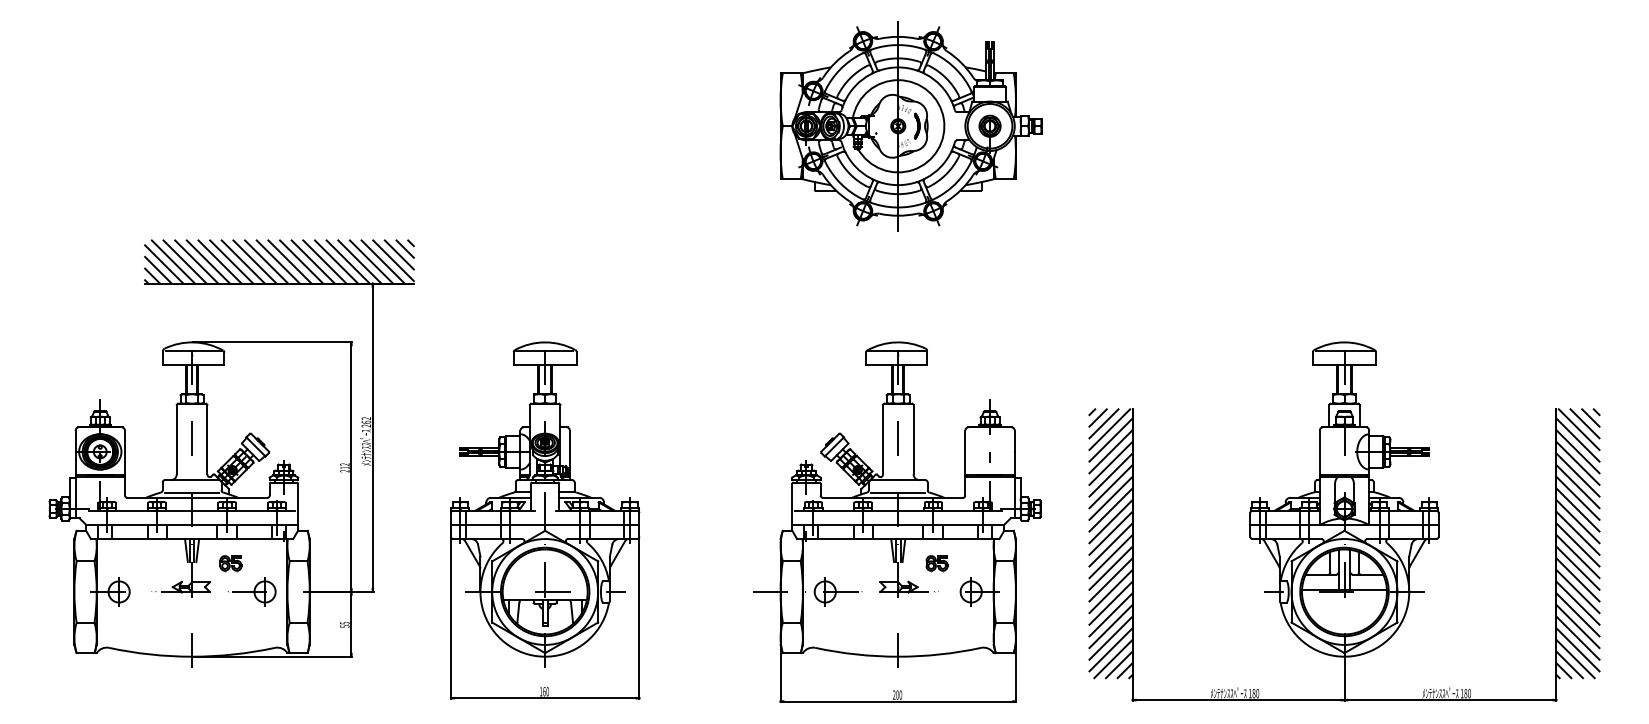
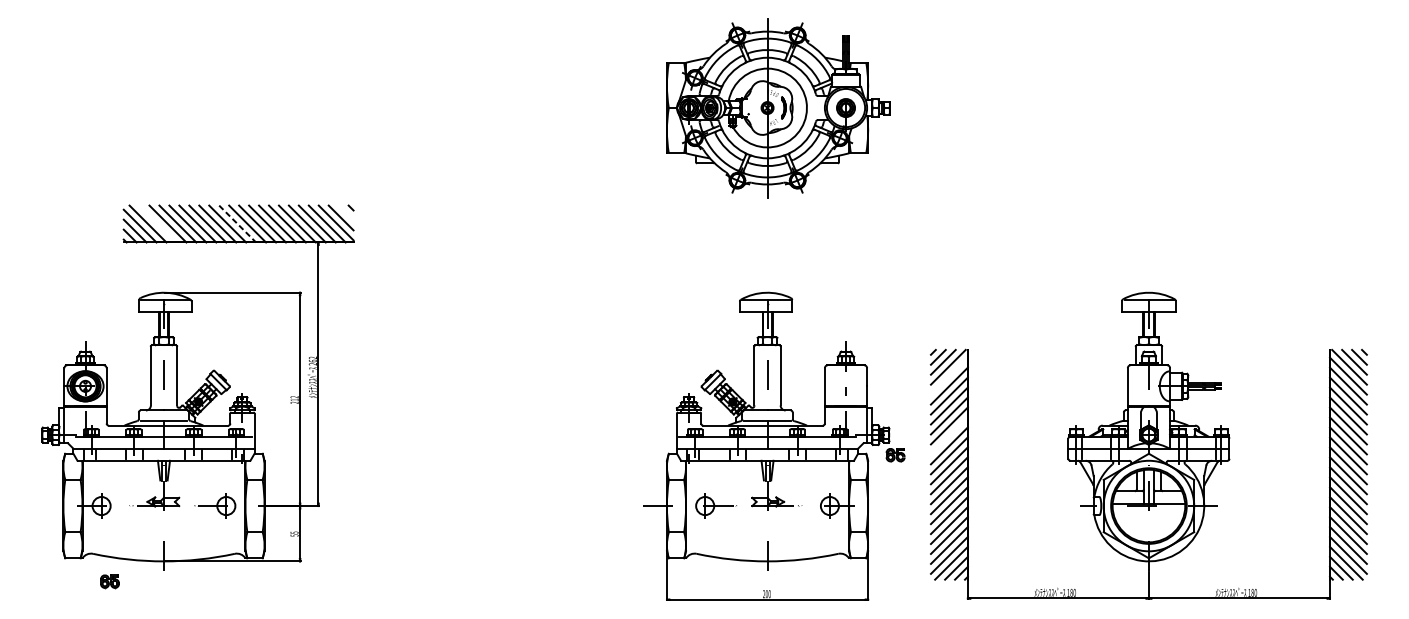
line: (404, 248) -> (345, 212), removed
line: (184, 261) -> (157, 223), removed
line: (278, 262) -> (237, 224), solid -> dashed
line: (1110, 439) -> (948, 375), removed
line: (1110, 509) -> (948, 435), removed
part: (545, 520) -> (466, 444), removed
part: (230, 563) -> (109, 581), moved
part: (936, 563) -> (895, 455), moved

